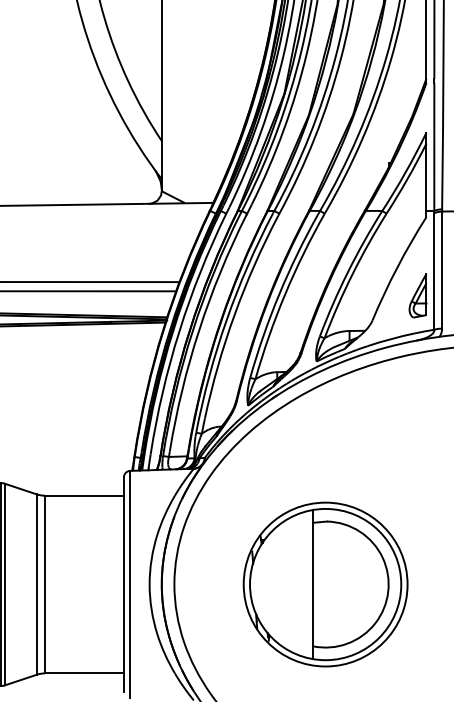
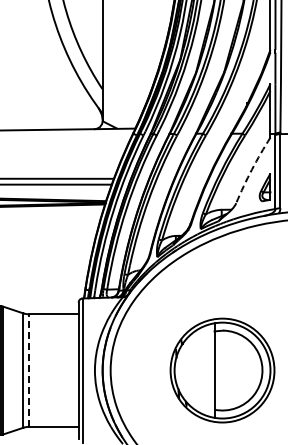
arc: (396, 267) -> (251, 169), solid -> dashed
line: (44, 584) -> (28, 370), solid -> dashed
part: (325, 584) -> (222, 370), moved

